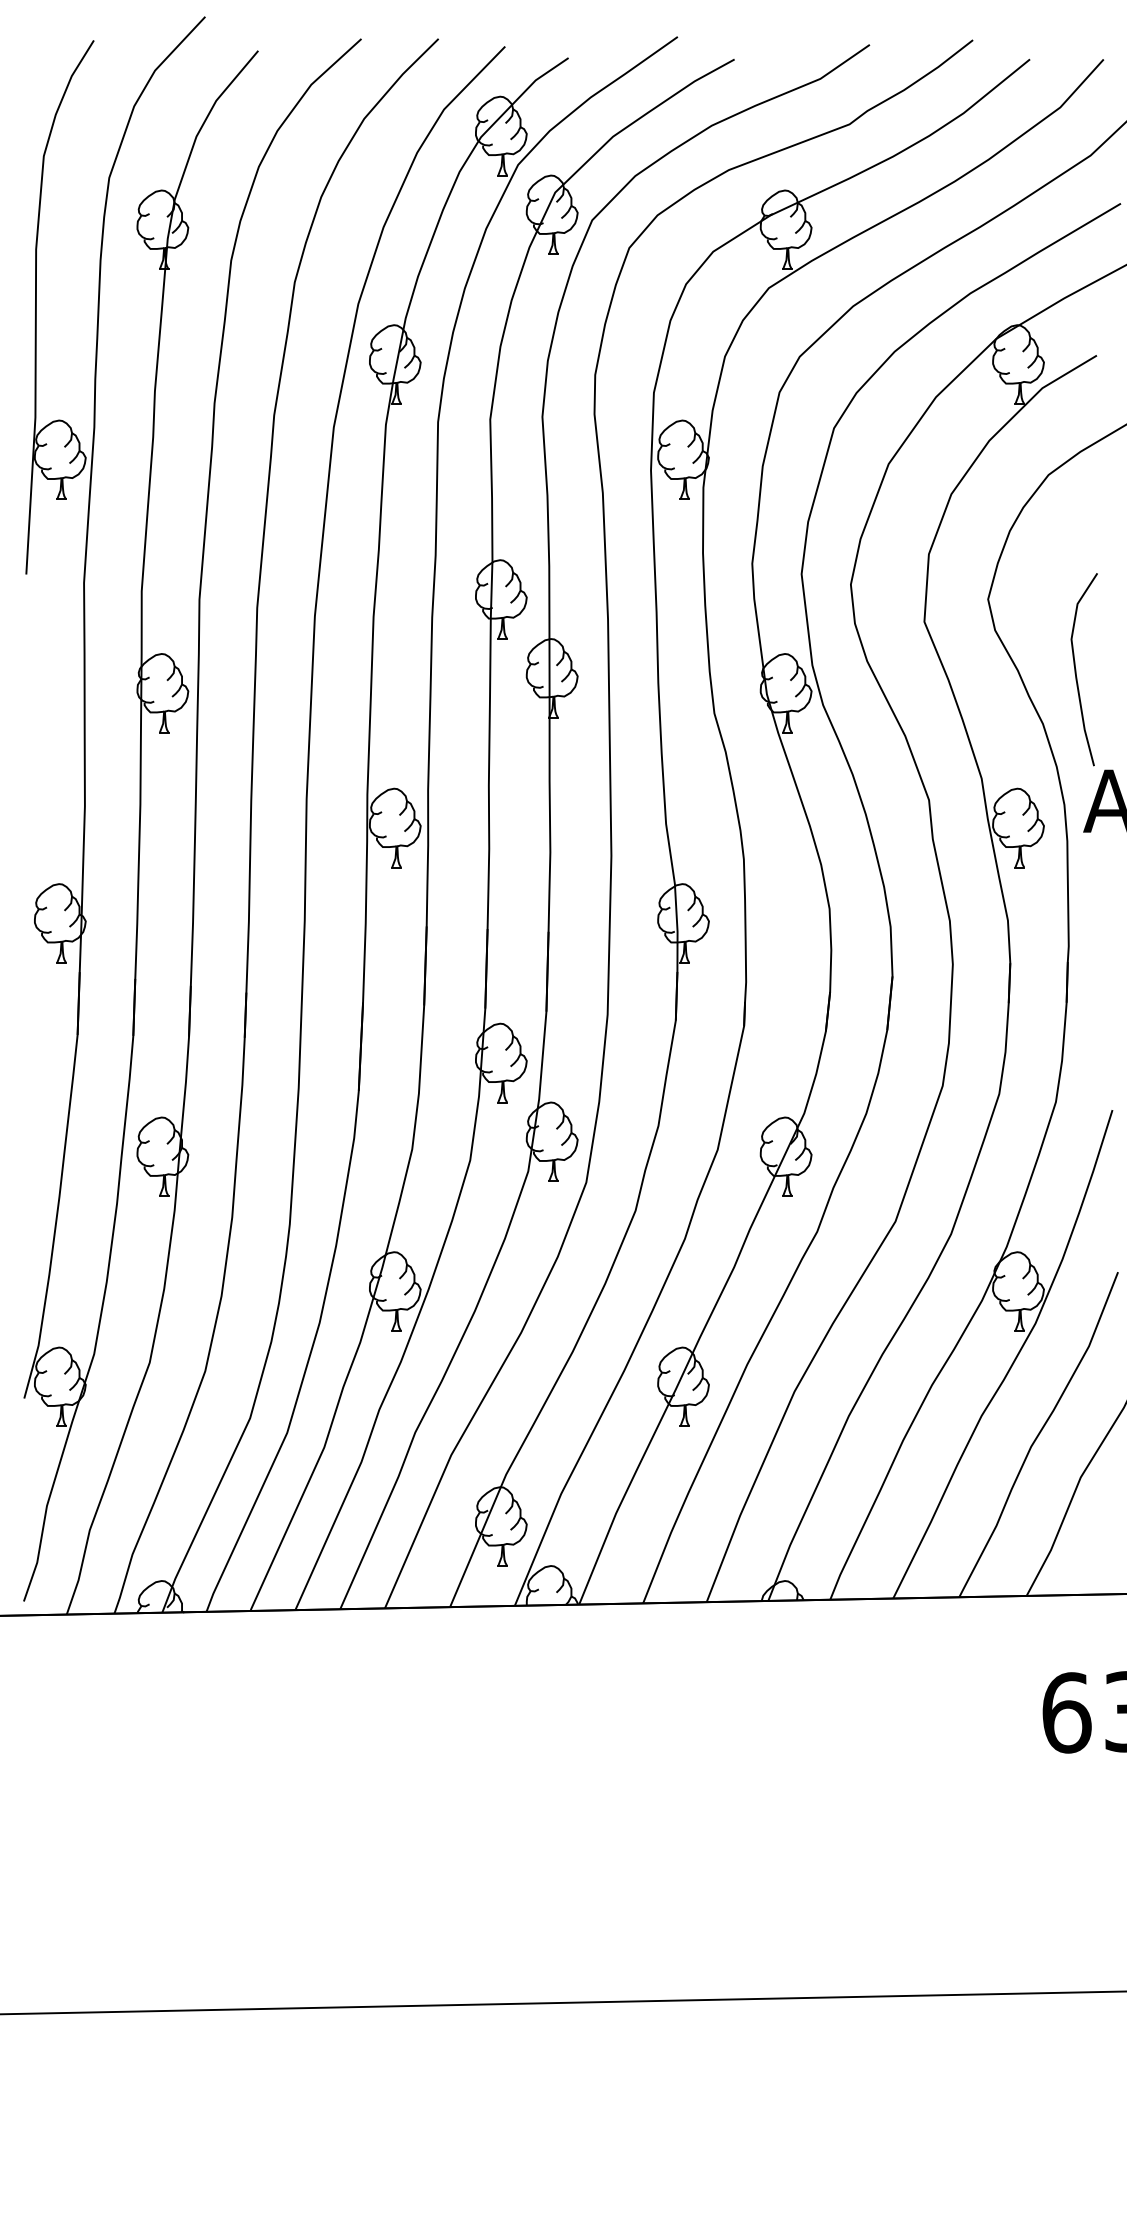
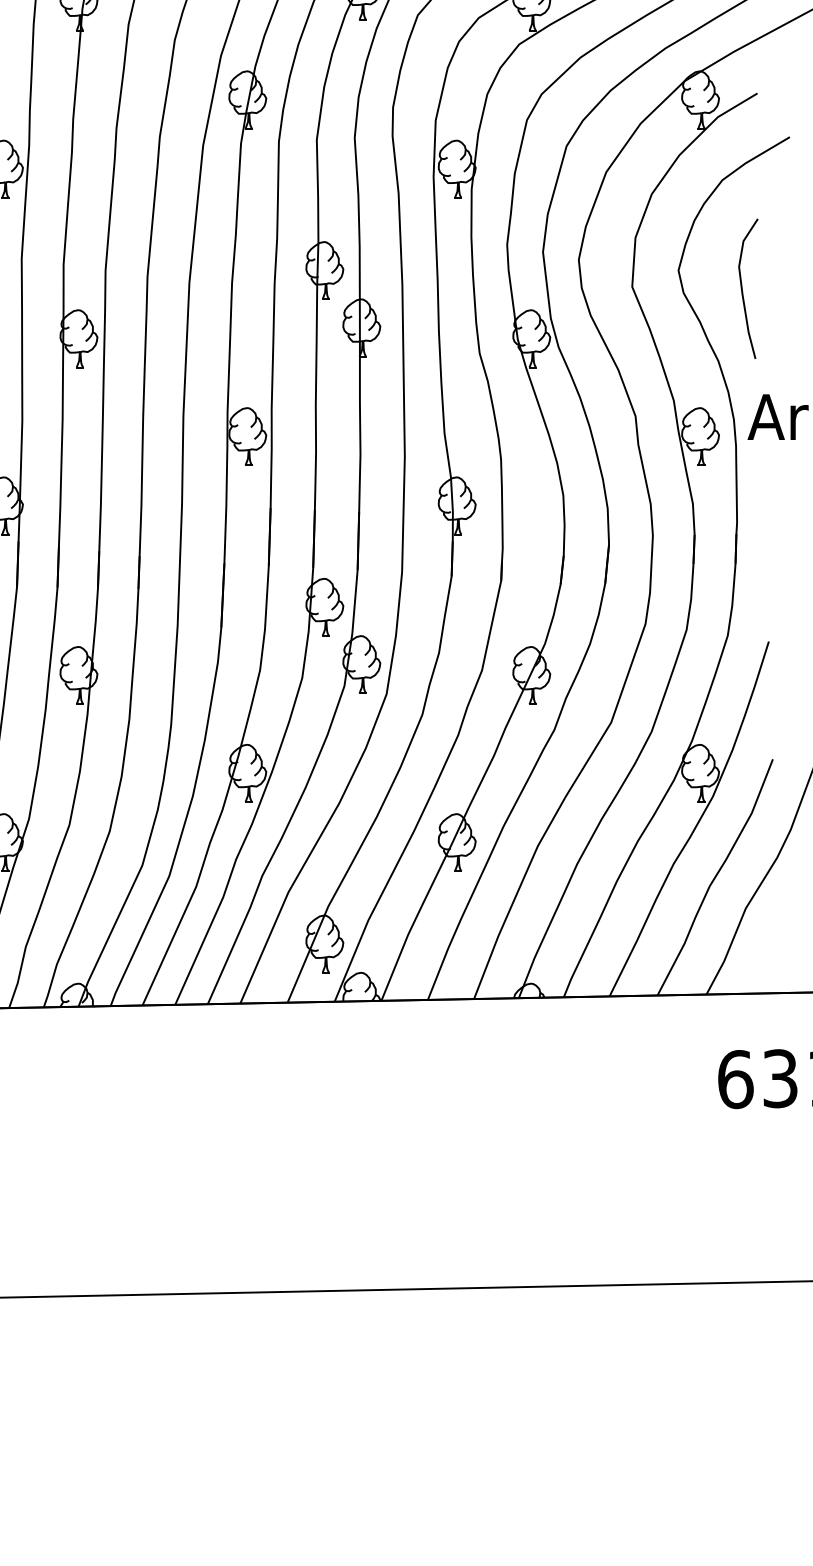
curve: (1076, 669) -> (742, 288), moved

